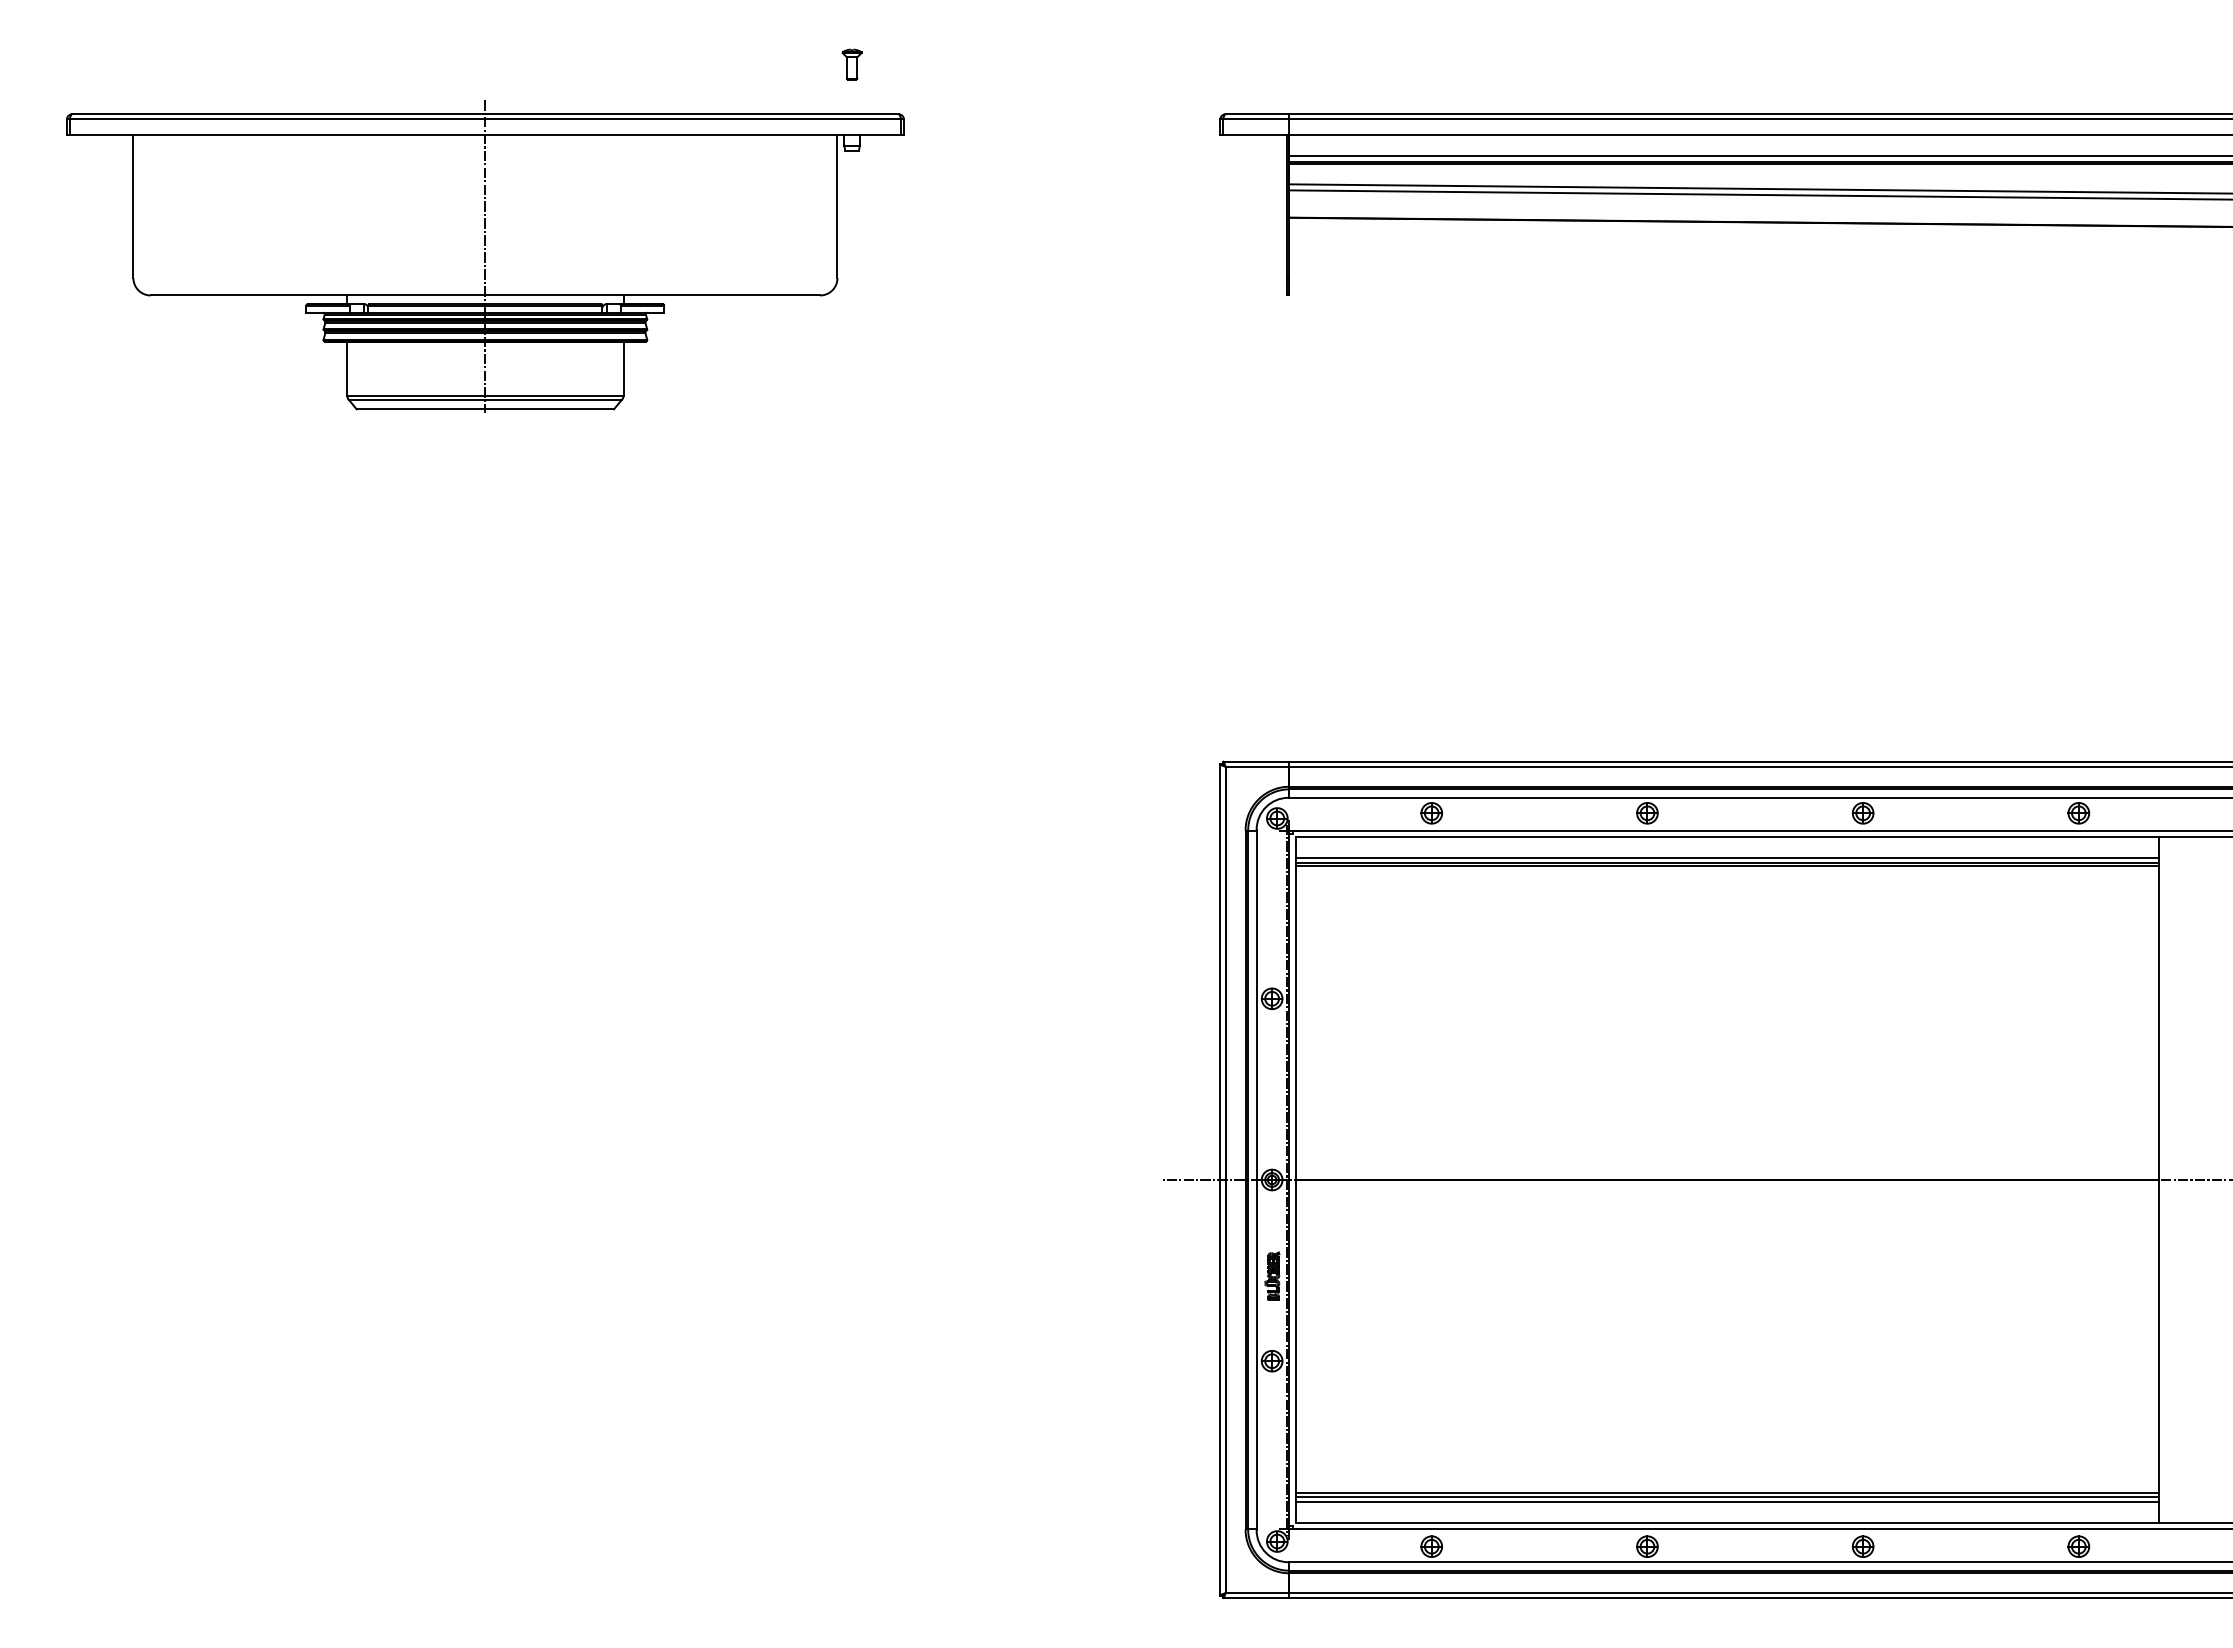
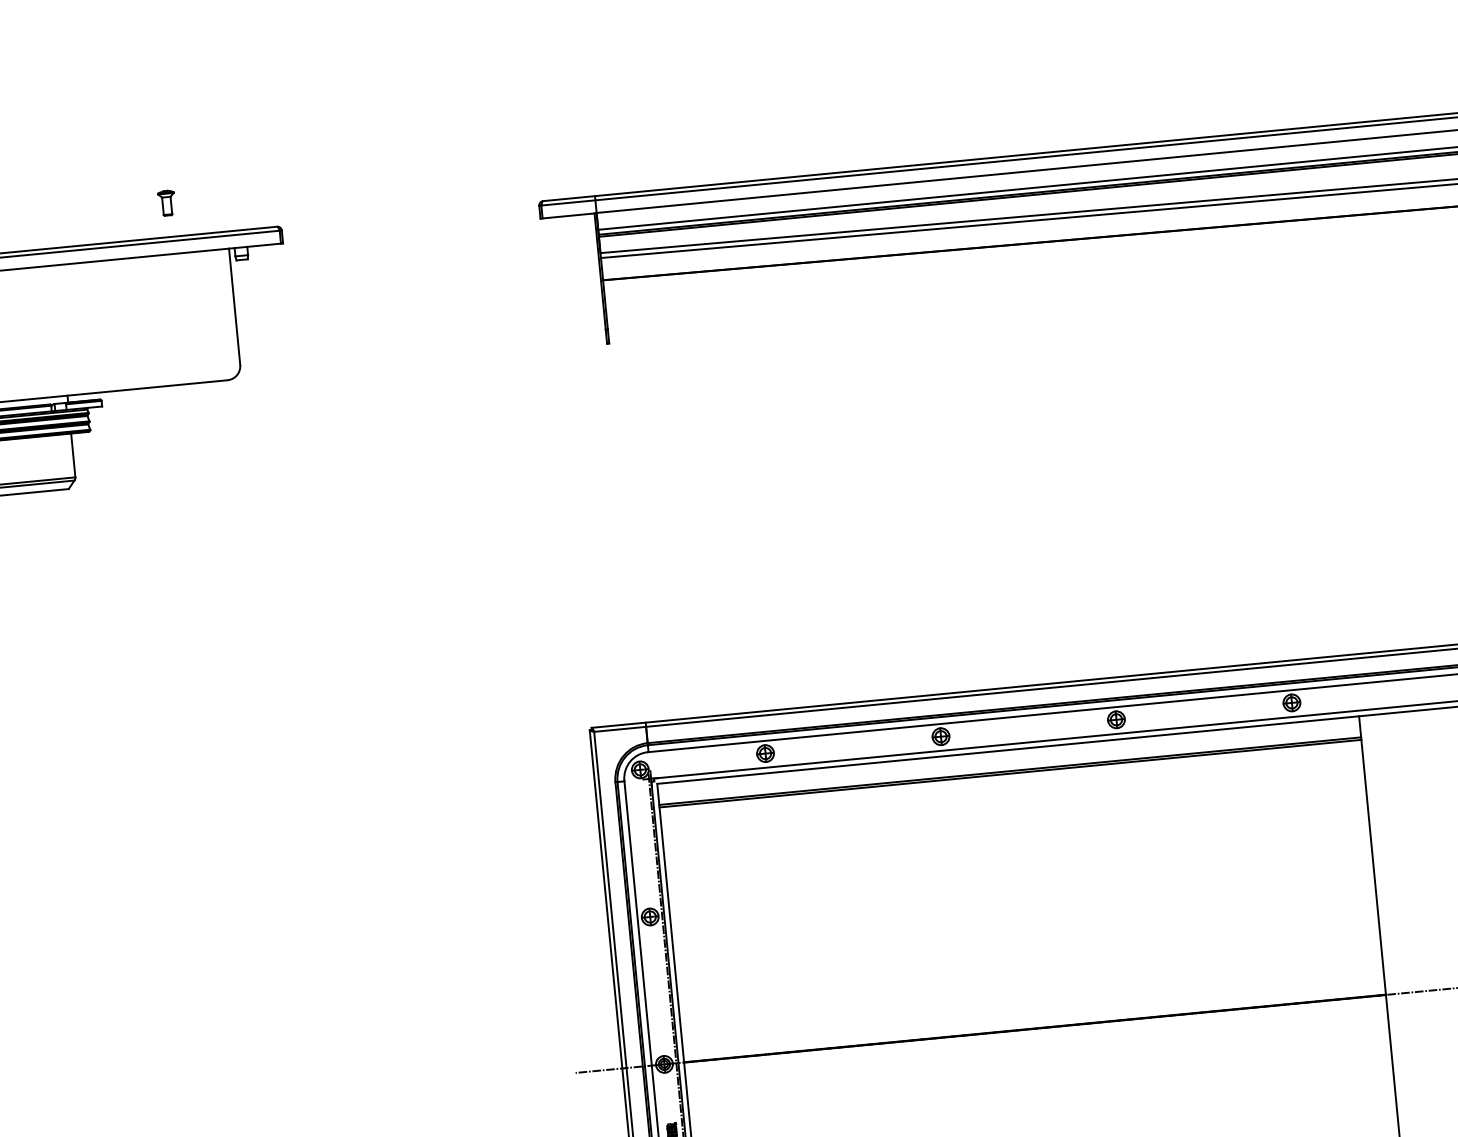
part: (851, 64) -> (166, 203), moved
line: (1727, 858) -> (1009, 767), removed

